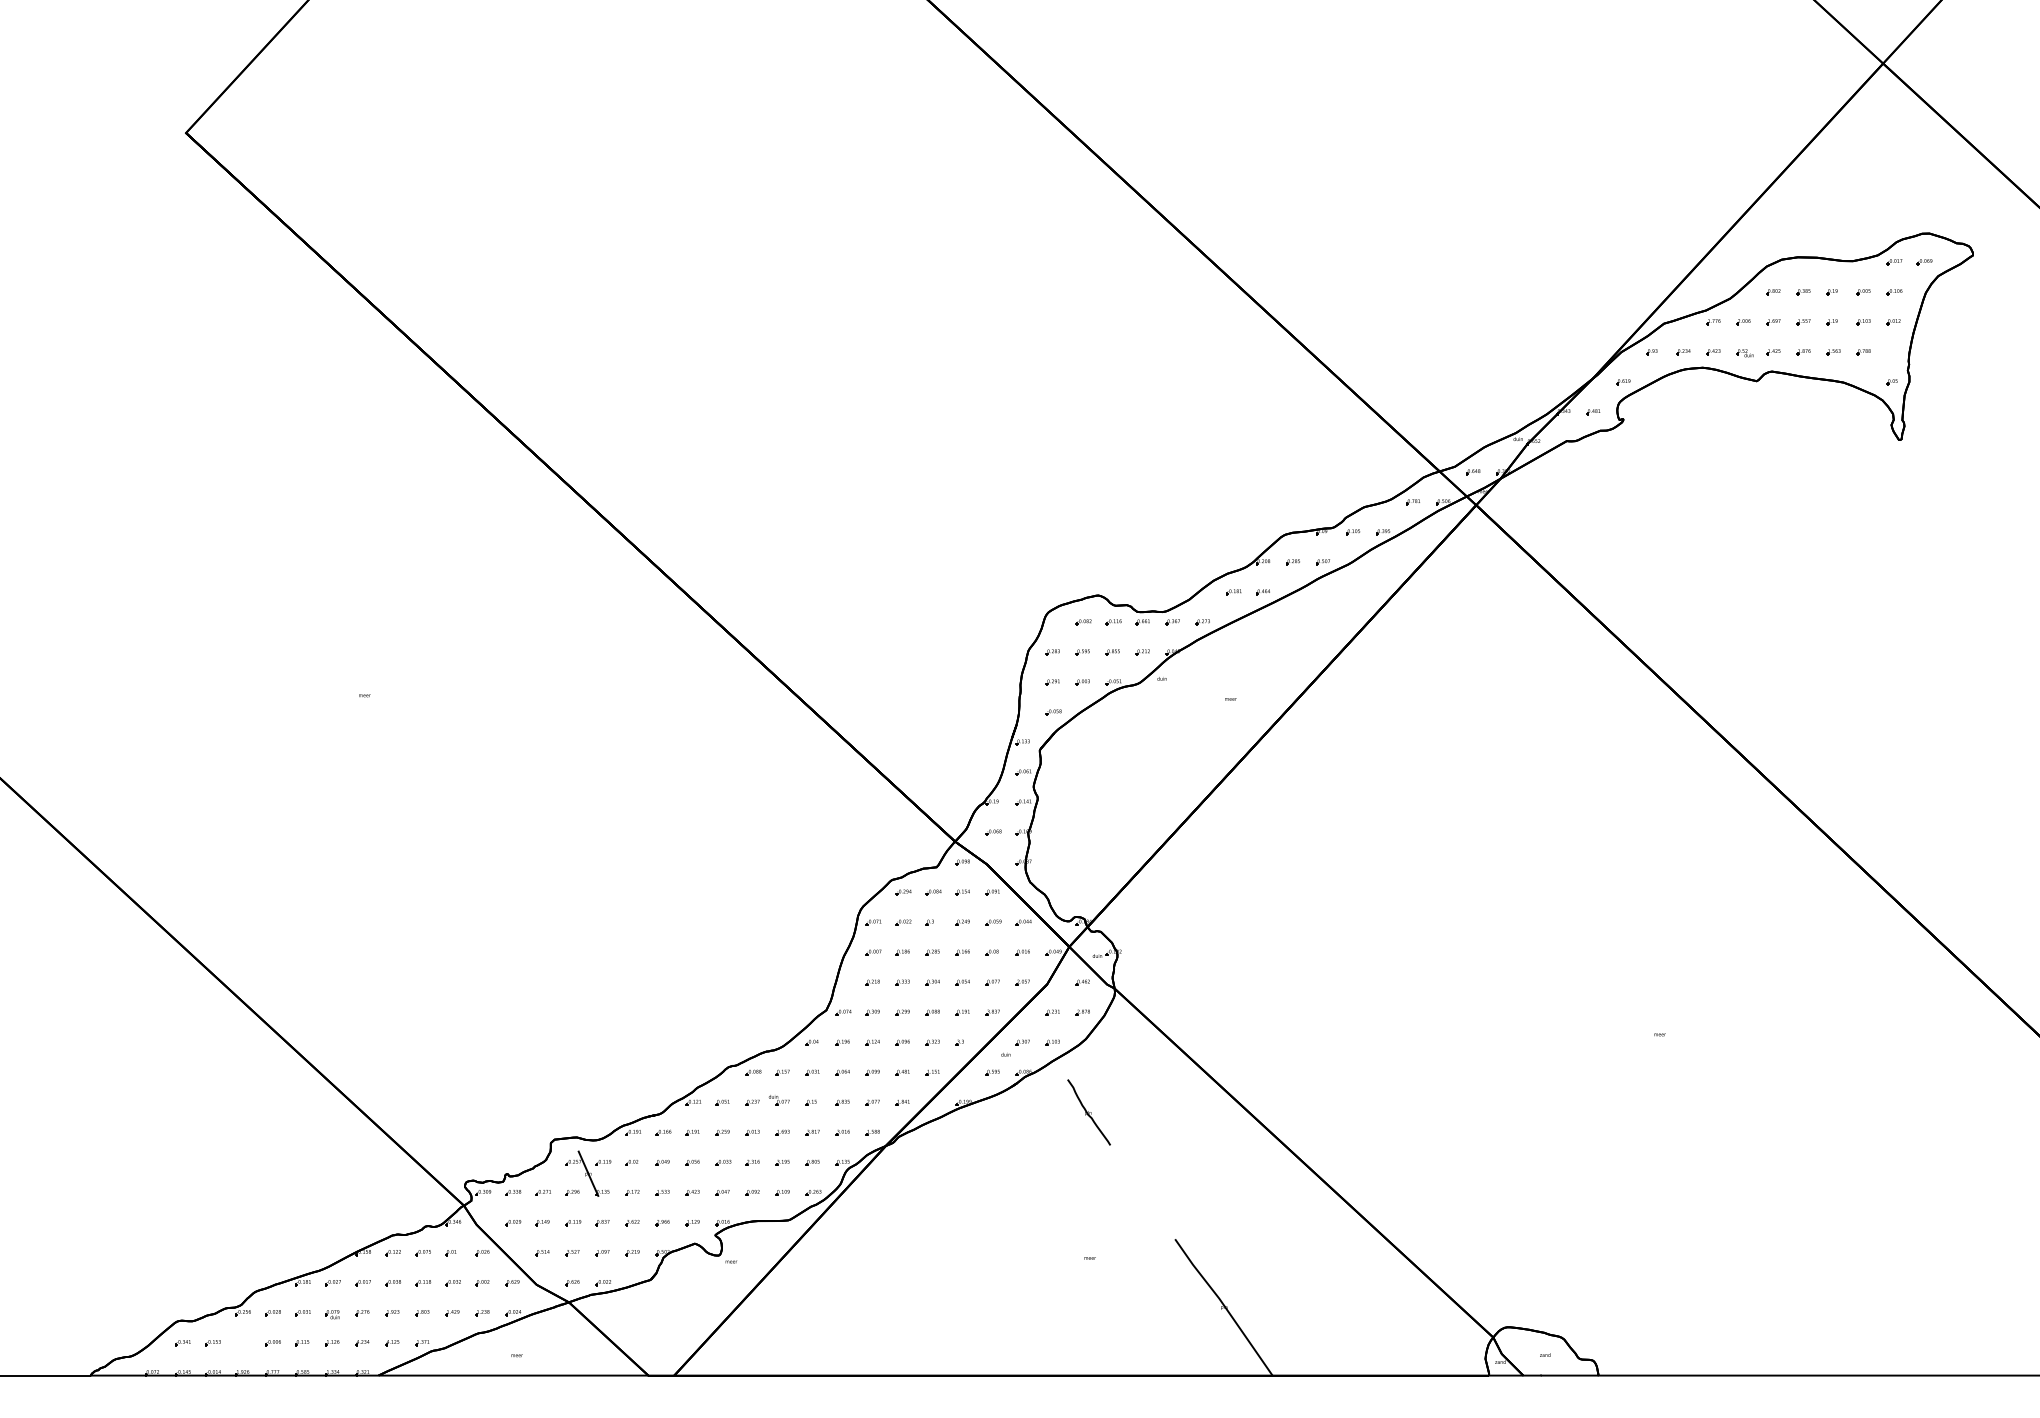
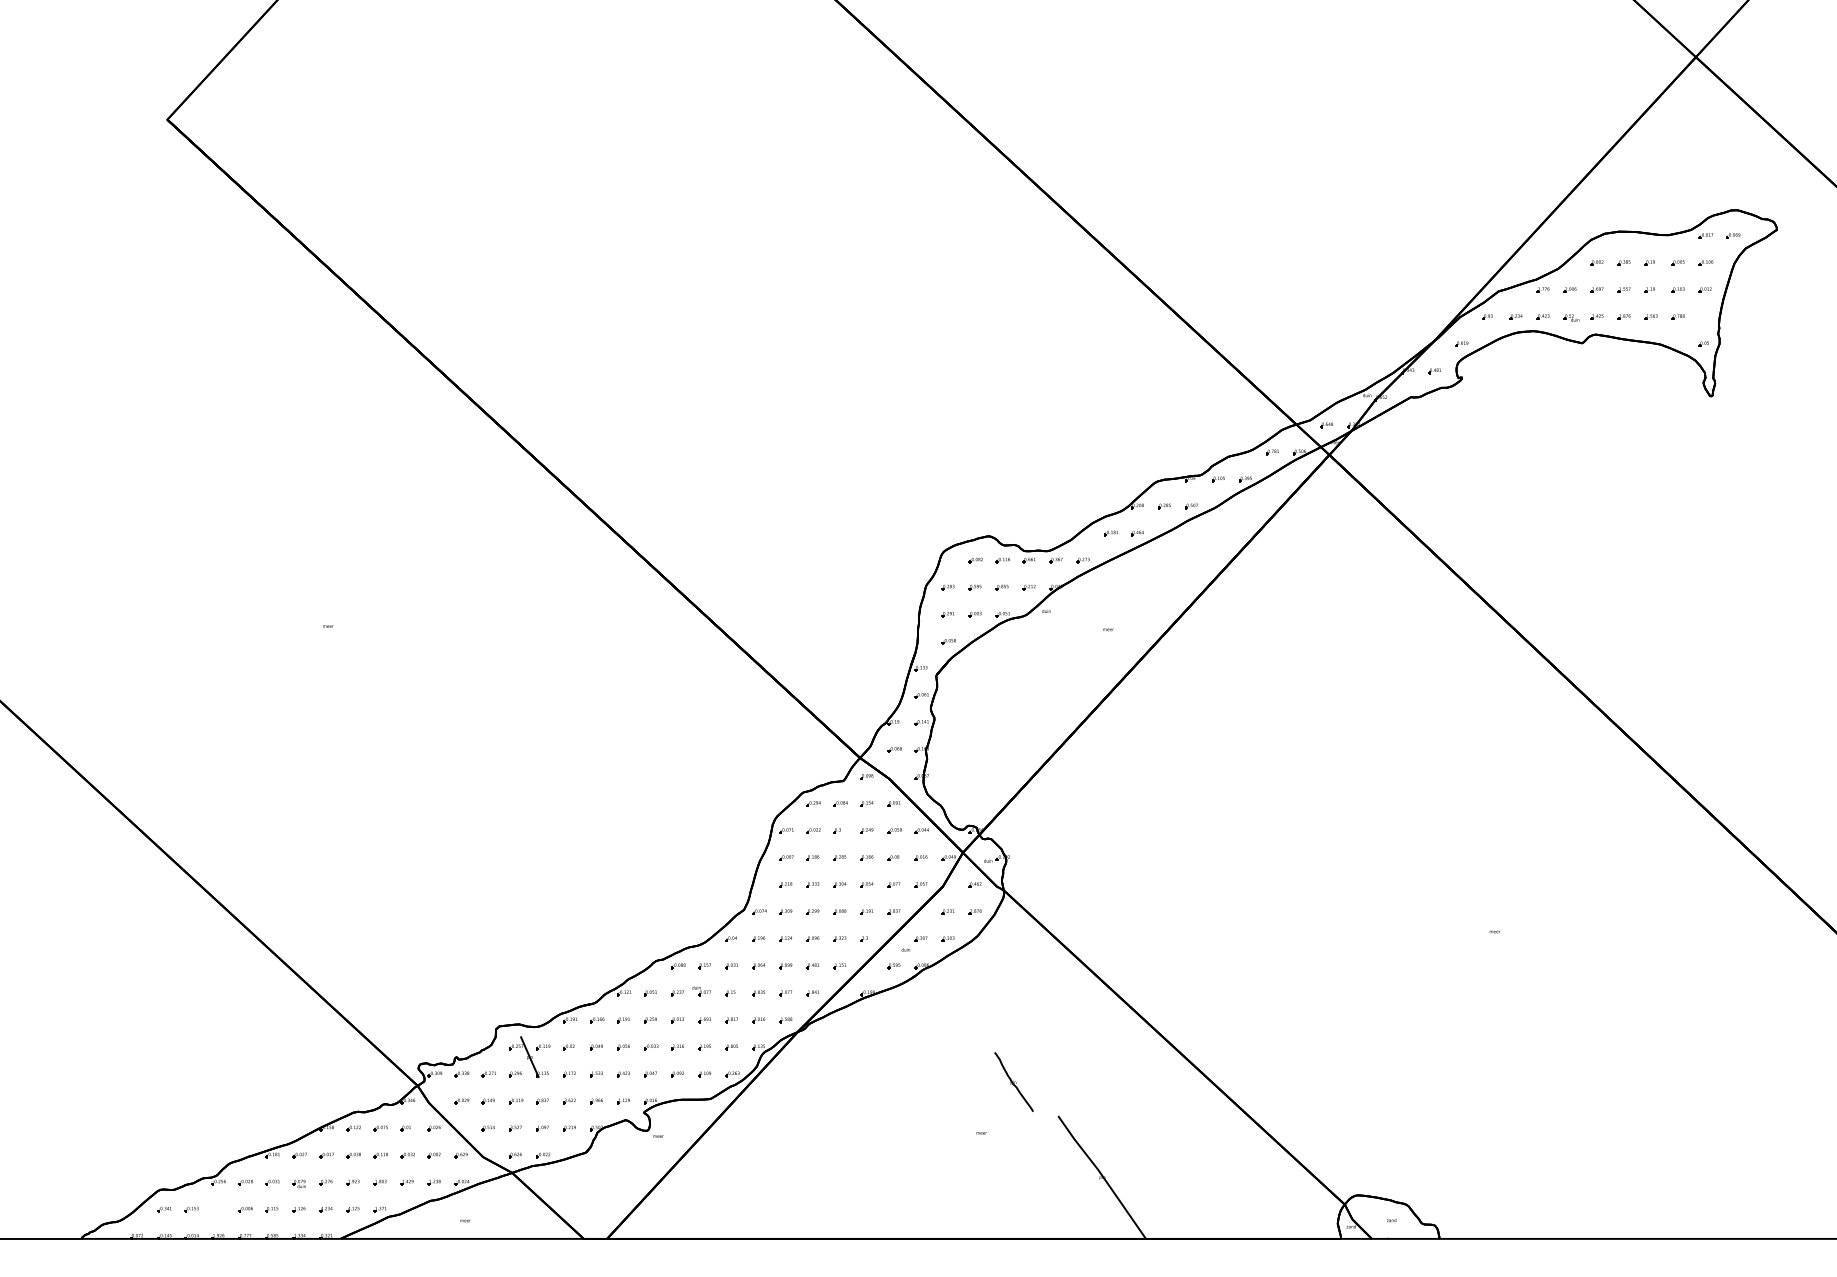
part: (1088, 1112) -> (1013, 1082), moved

